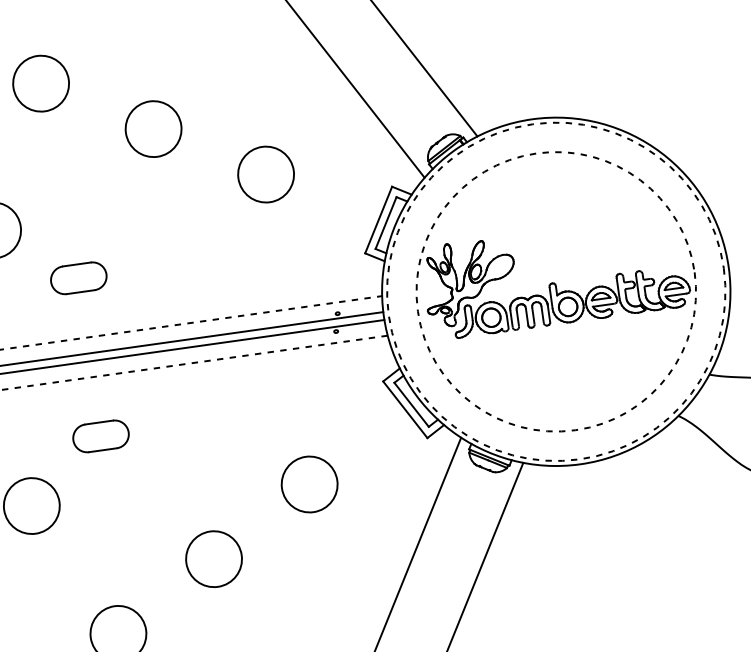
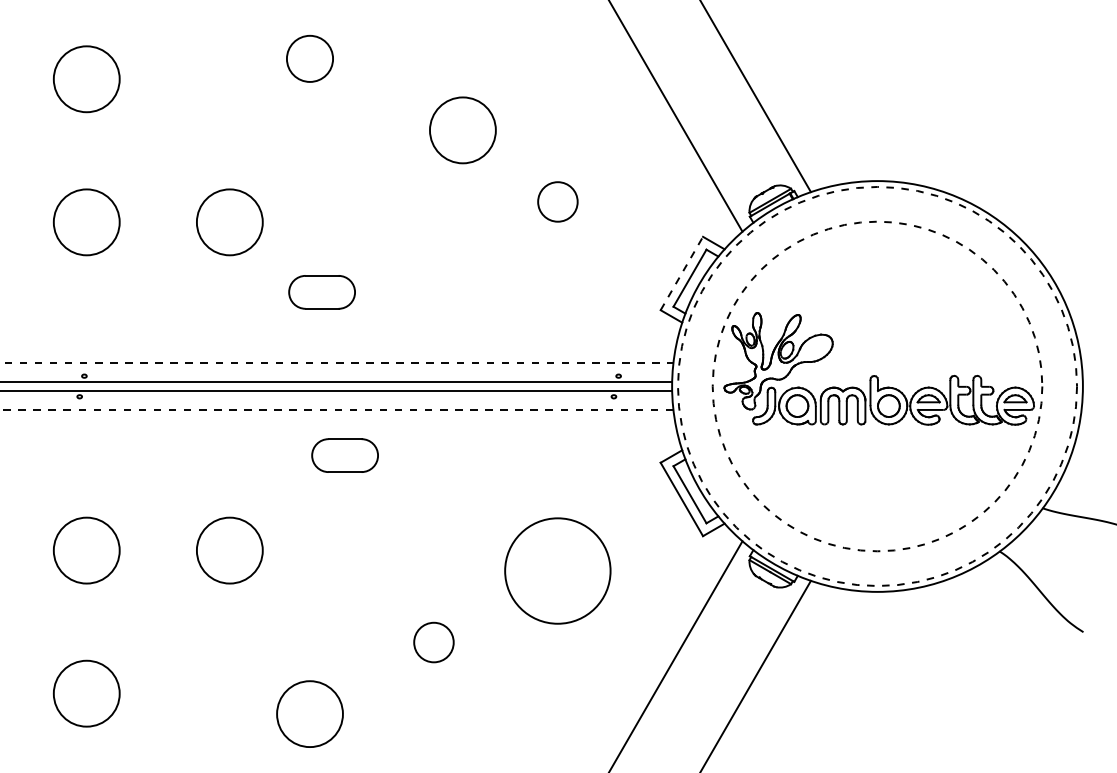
circle: (40, 83) -> (309, 58), size x0.7
circle: (153, 129) -> (462, 130), moved
circle: (265, 174) -> (557, 201), size x0.6
line: (379, 219) -> (682, 273), solid -> dashed
part: (100, 436) -> (344, 455), moved
circle: (309, 484) -> (557, 571), size x1.6
circle: (213, 559) -> (433, 642), size x0.6

